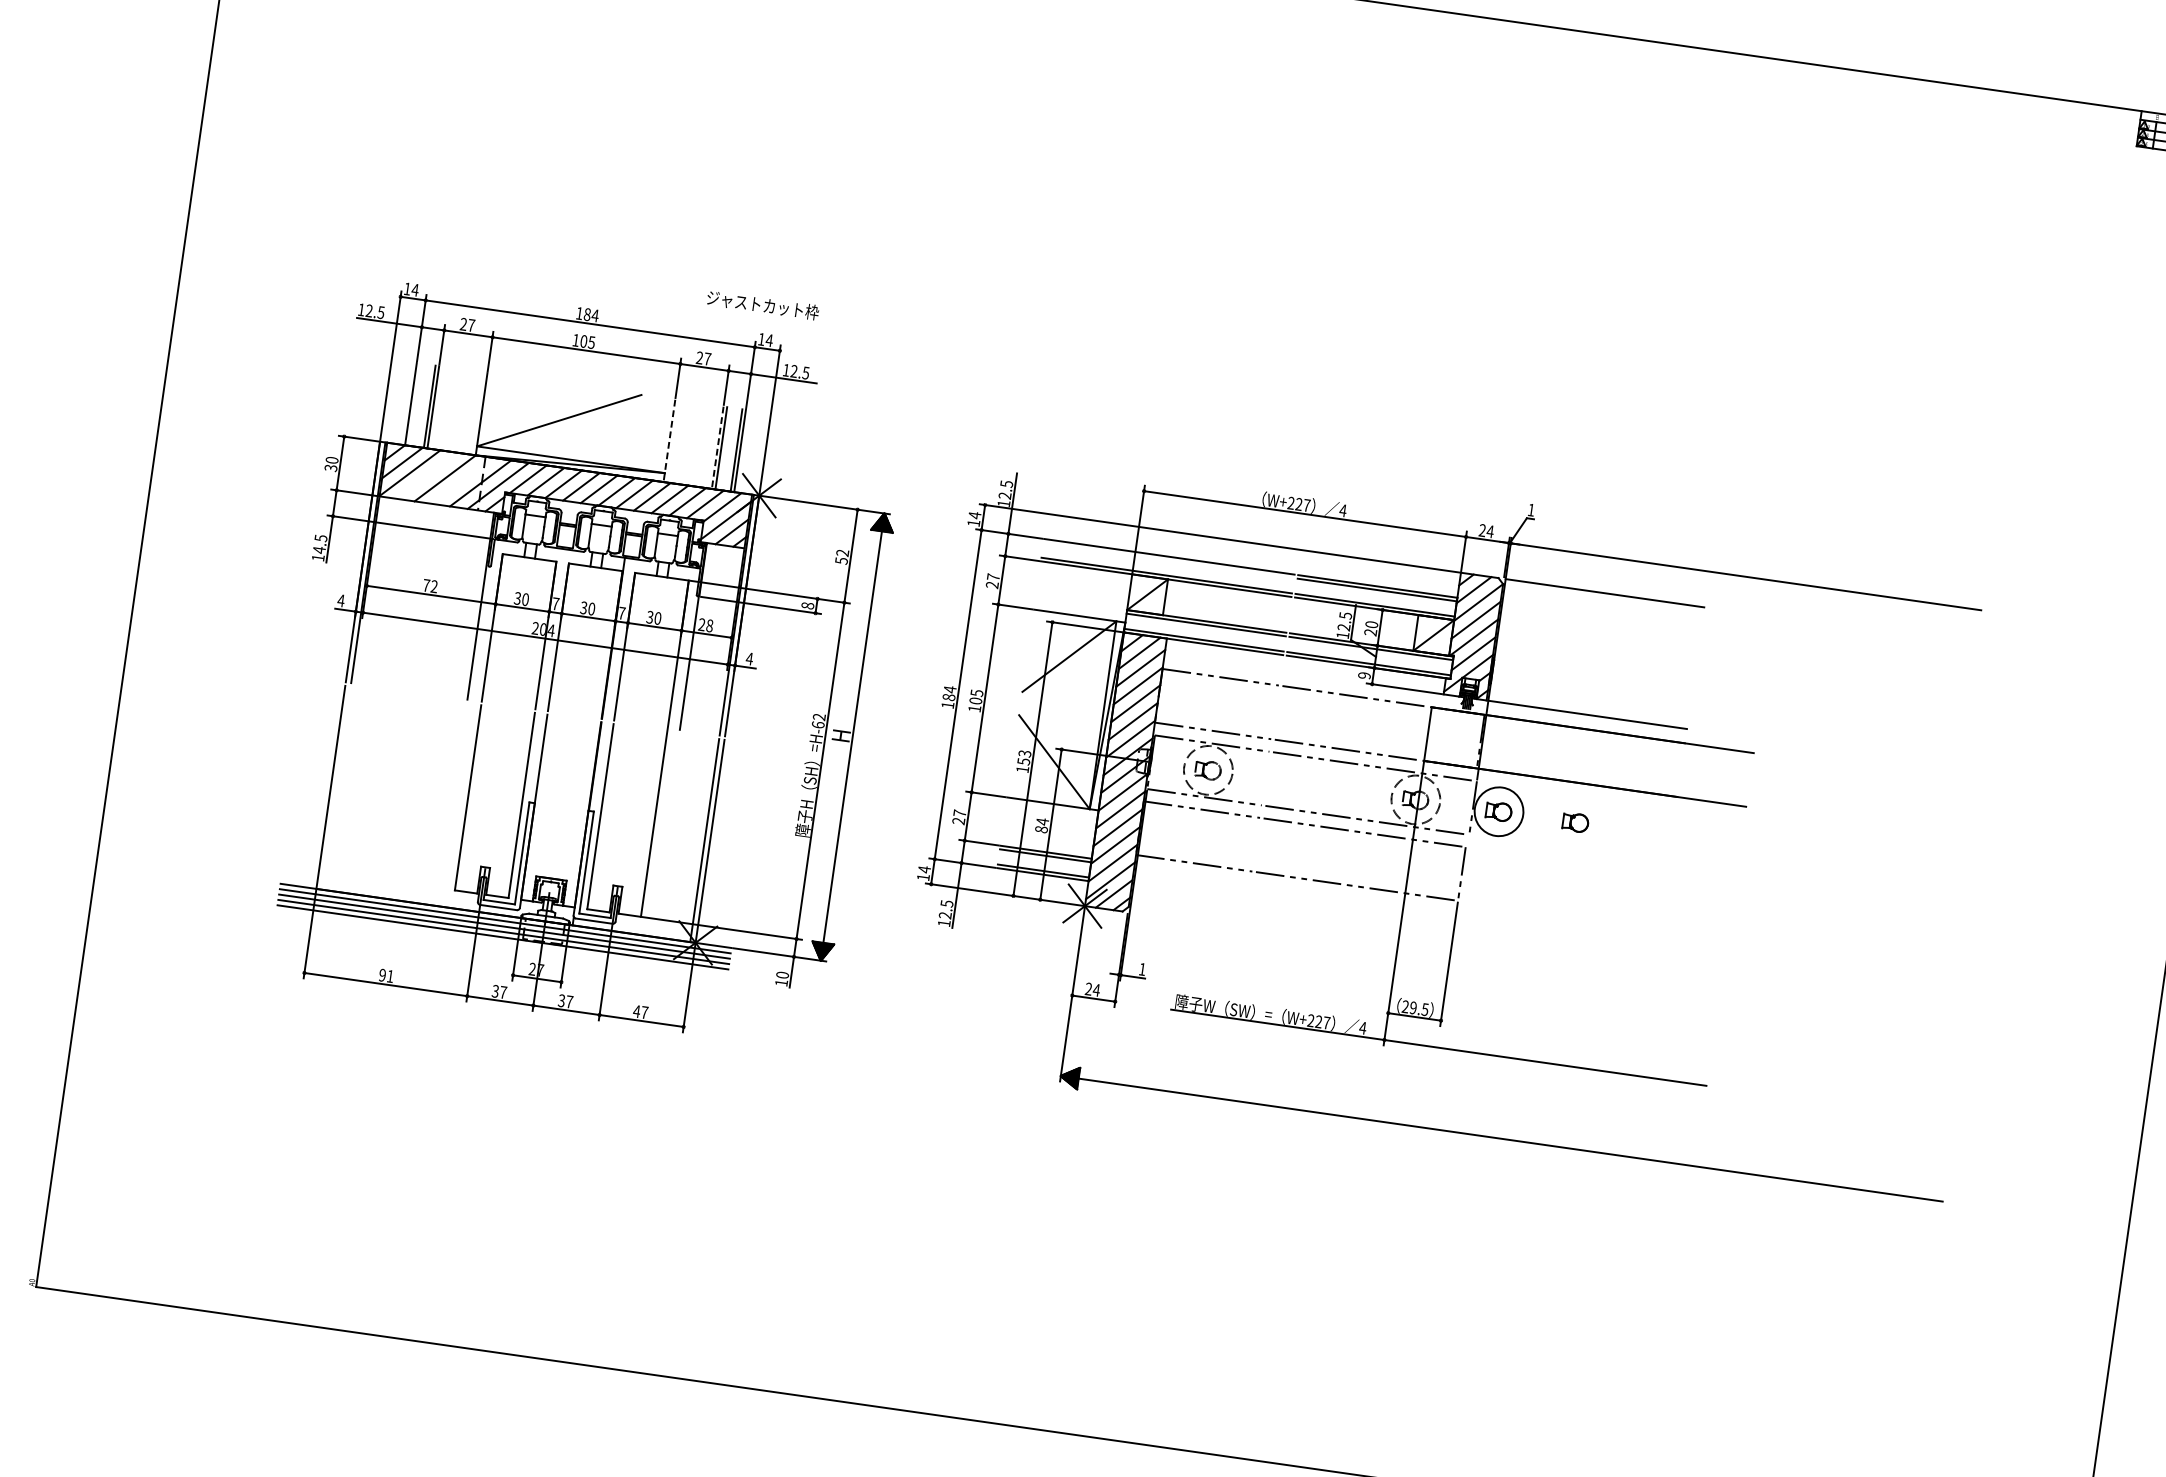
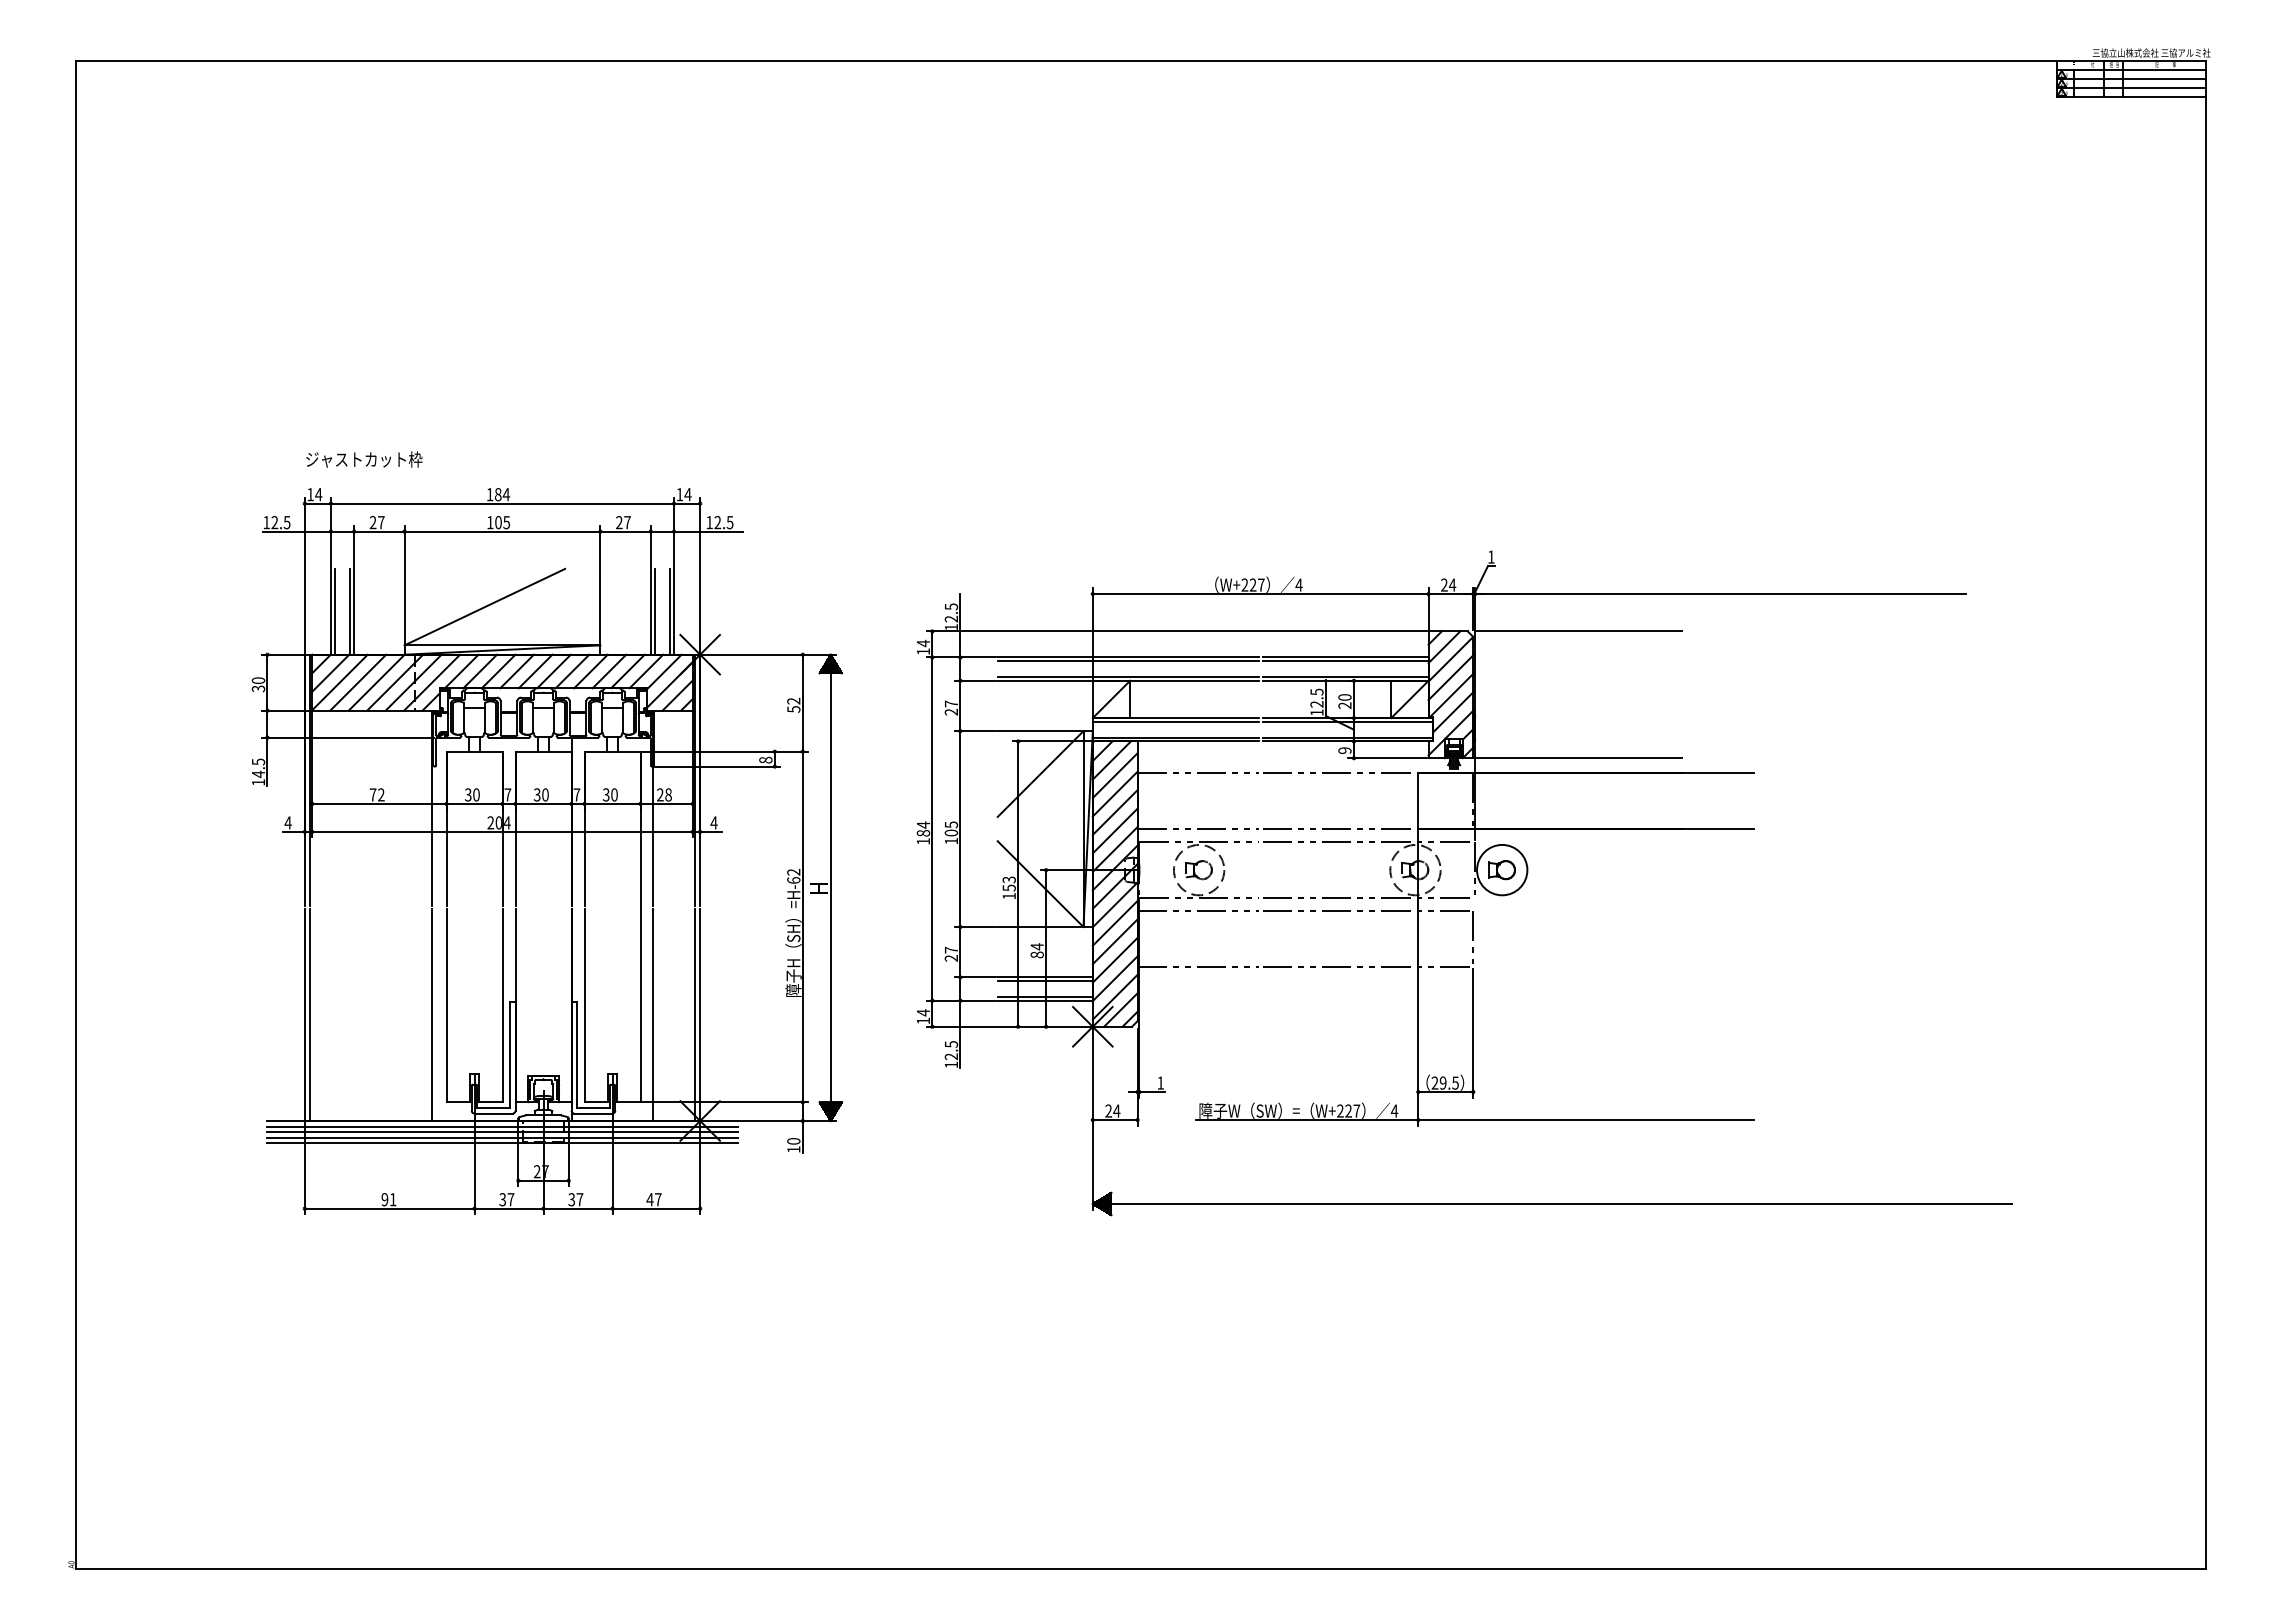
text: (763, 305) -> (364, 459), moved
line: (414, 404) -> (334, 611), added
line: (669, 440) -> (600, 611), dashed -> solid
line: (717, 447) -> (650, 611), dashed -> solid
line: (427, 475) -> (358, 682), added
line: (463, 480) -> (395, 682), added
line: (1168, 560) -> (1127, 661), added
line: (336, 787) -> (310, 1014), added
line: (452, 804) -> (431, 1014), added
part: (1575, 822) -> (1581, 870), removed
line: (665, 834) -> (653, 1014), added

